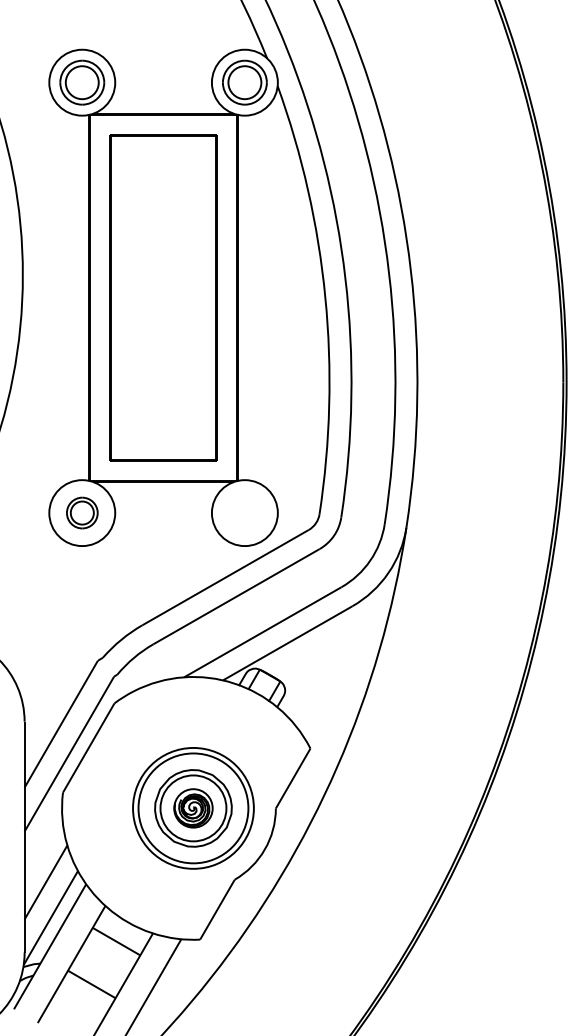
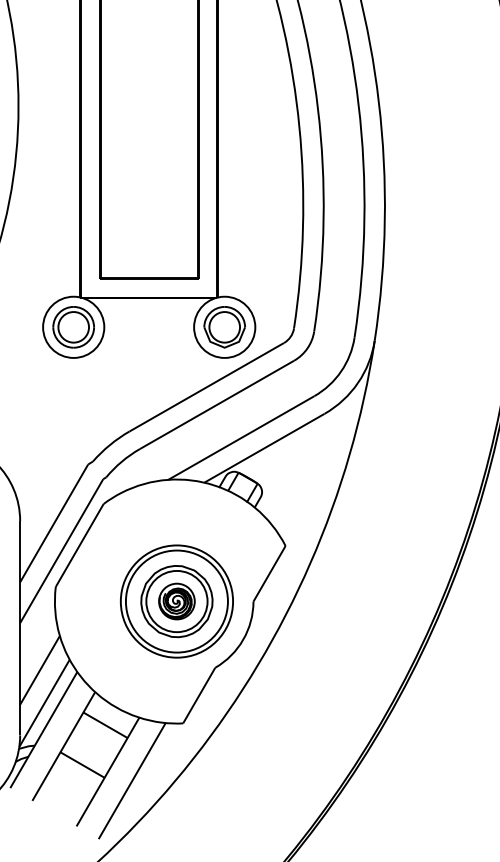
part: (82, 512) -> (73, 326), size x1.43
part: (244, 512) -> (224, 326), added

